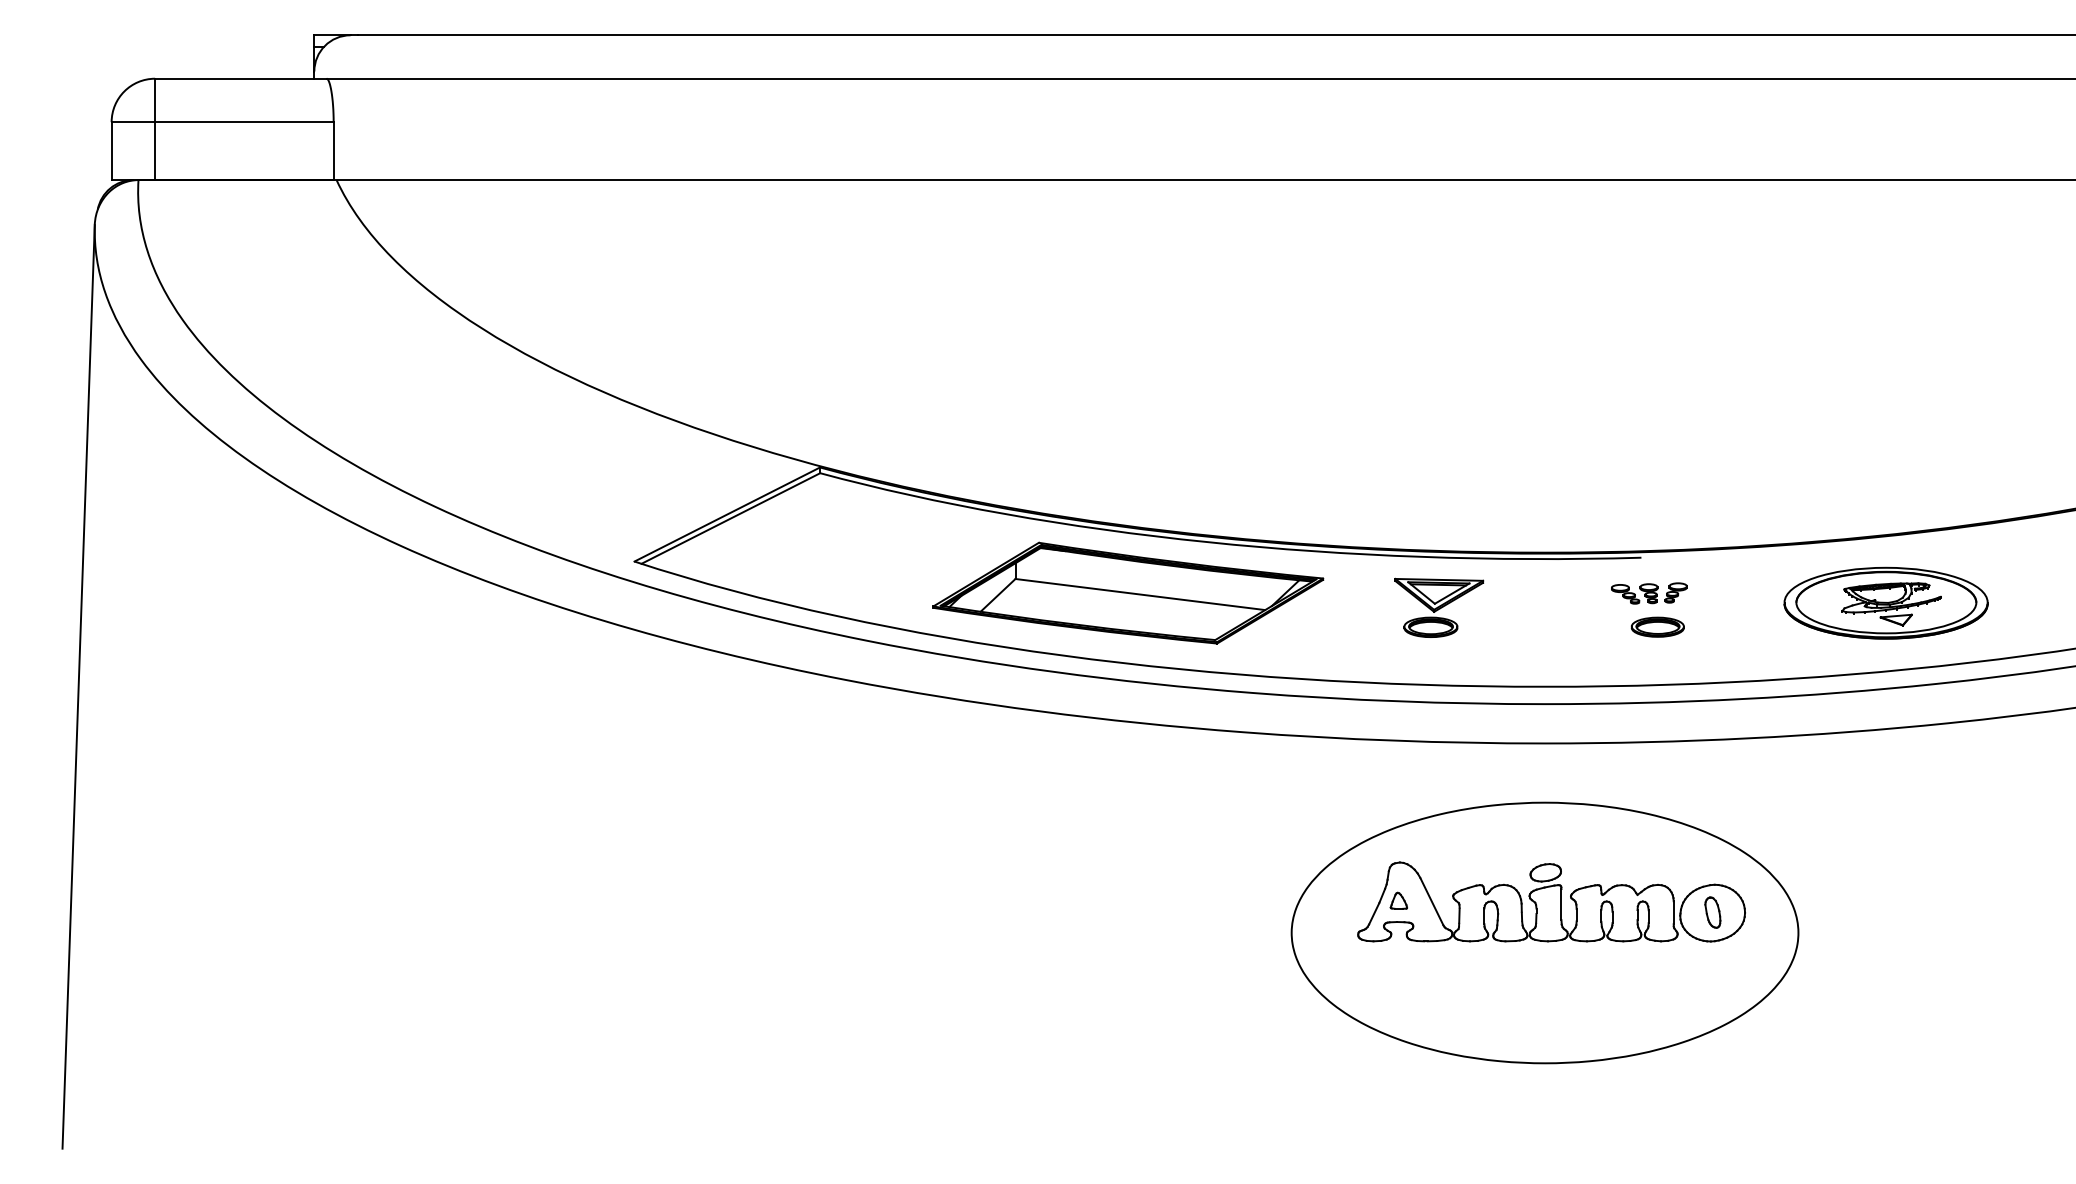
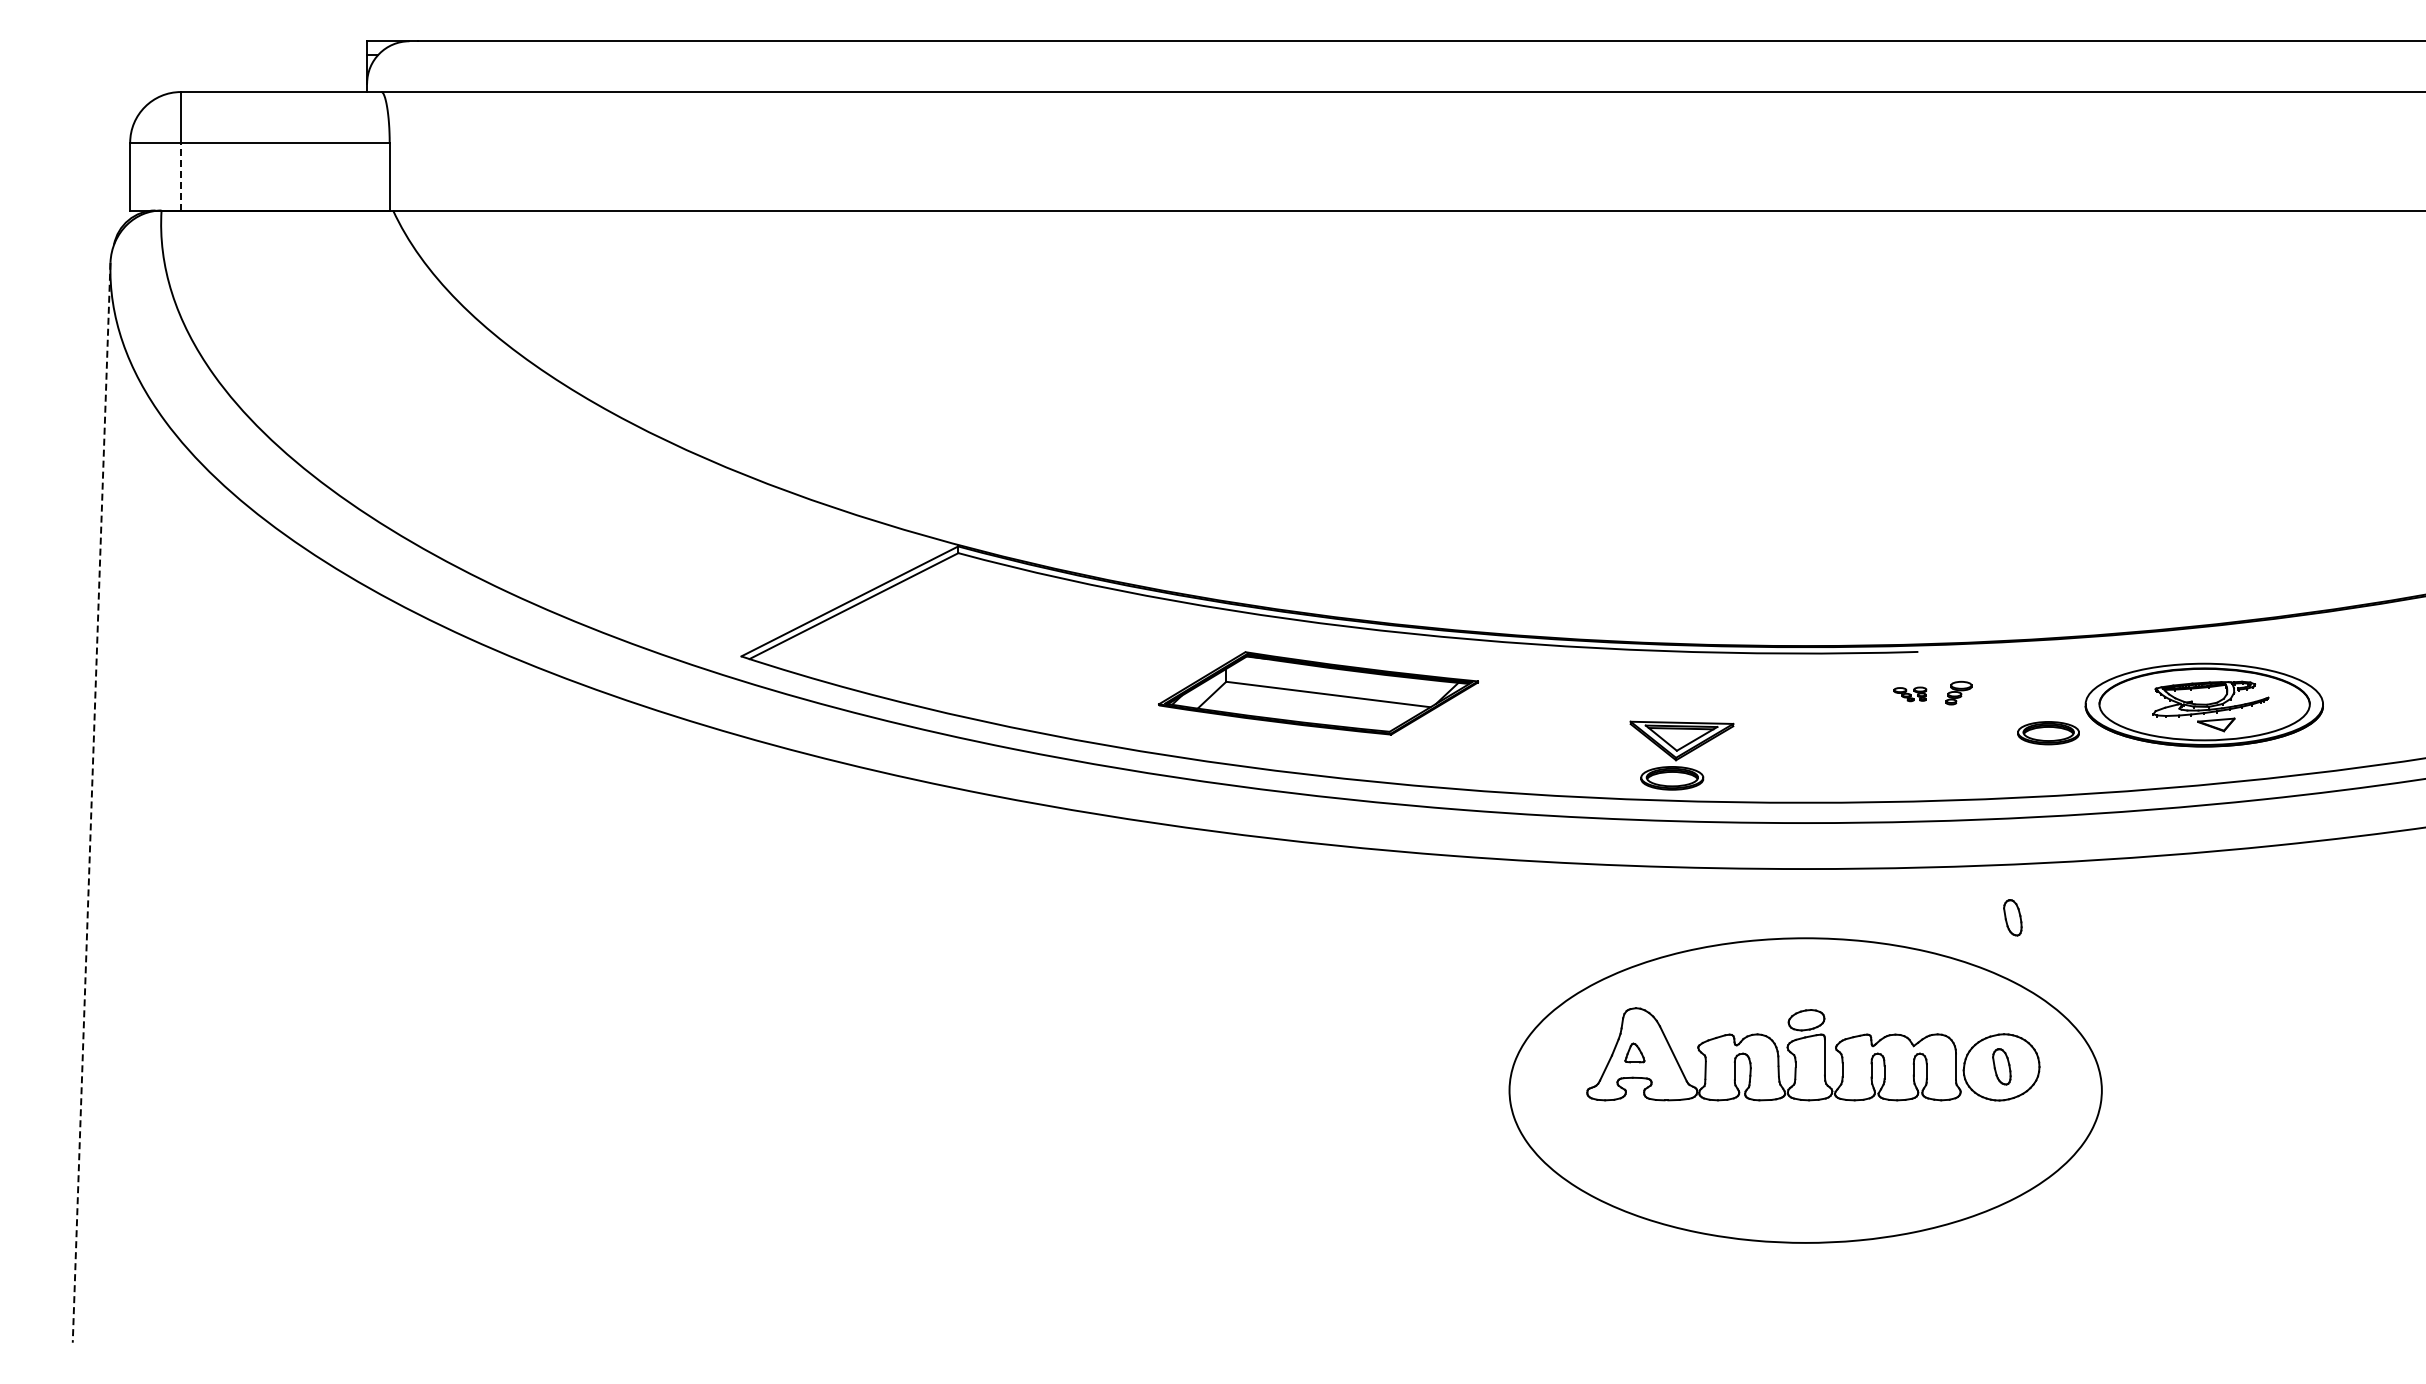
line: (154, 150) -> (180, 176), solid -> dashed
part: (1128, 593) -> (1318, 693), size x0.7
part: (1633, 594) -> (1909, 694), size x0.6
part: (1438, 607) -> (1681, 755), moved
part: (1657, 627) -> (2048, 733), moved
line: (78, 687) -> (91, 803), solid -> dashed
part: (1721, 784) -> (2012, 917), added

